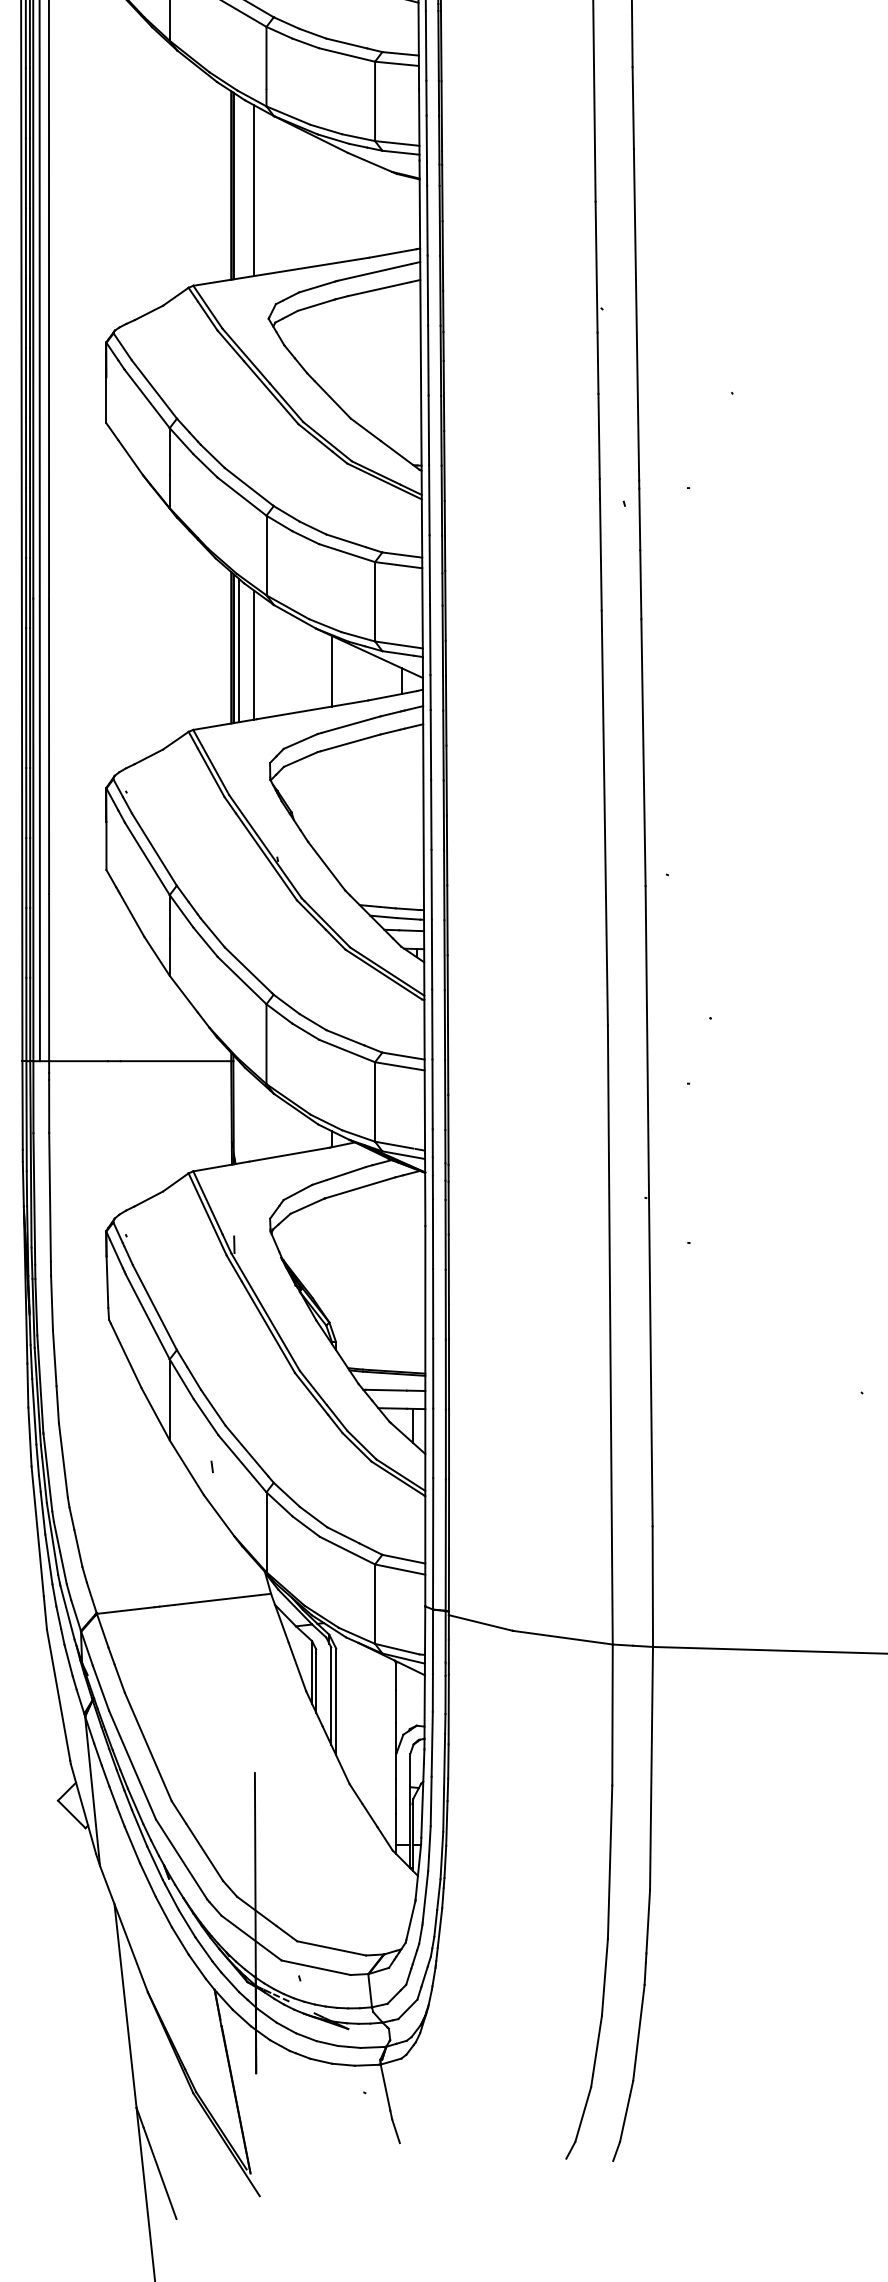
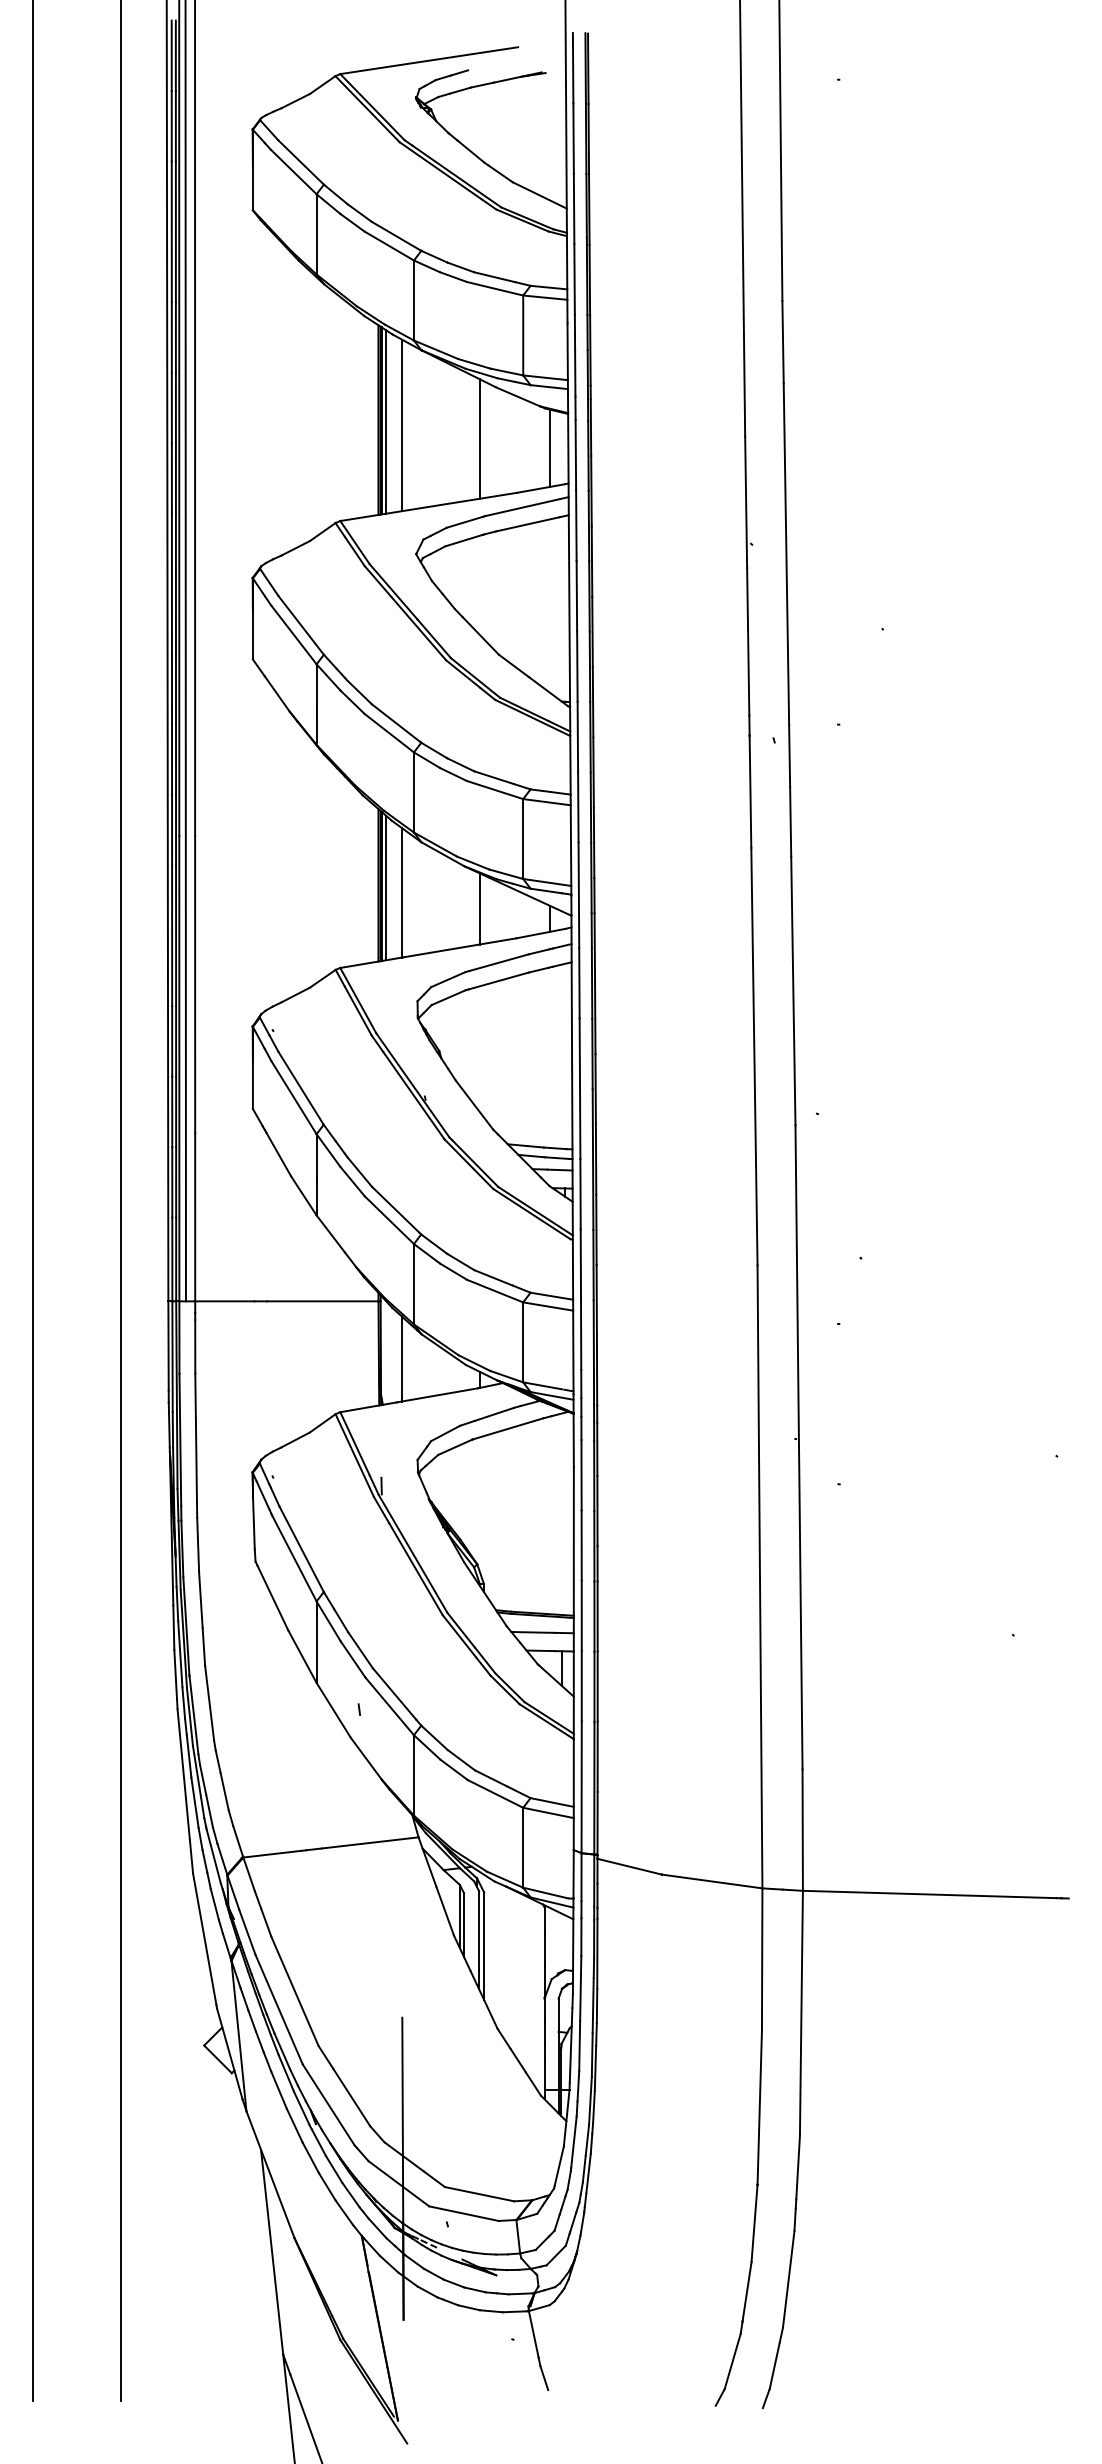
line: (239, 186) -> (386, 421), added
line: (331, 203) -> (479, 438), added
line: (401, 212) -> (549, 447), added
line: (254, 1117) -> (401, 1358), added

